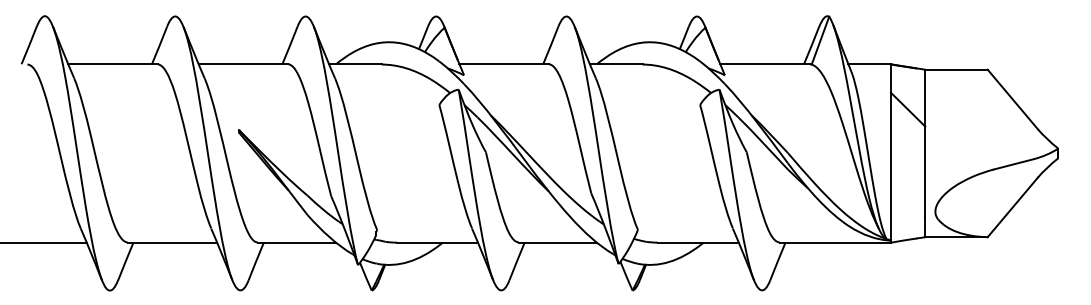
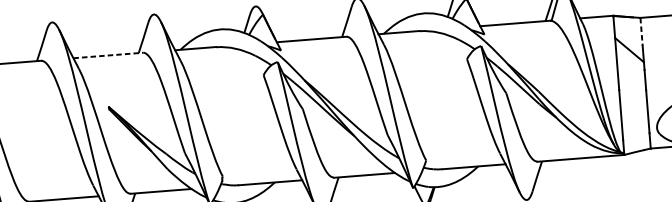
line: (243, 64) -> (108, 55), solid -> dashed
line: (925, 87) -> (641, 31), solid -> dashed

